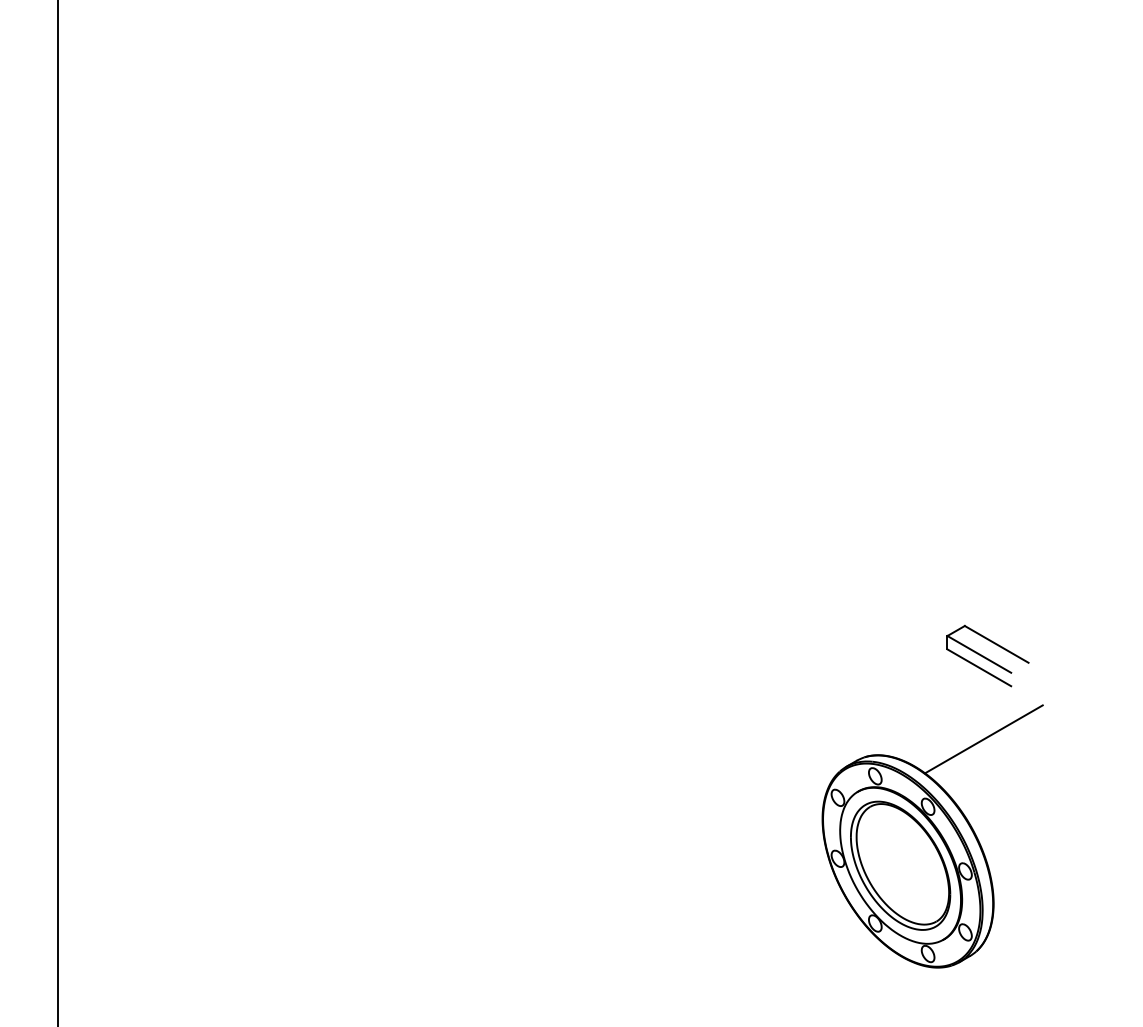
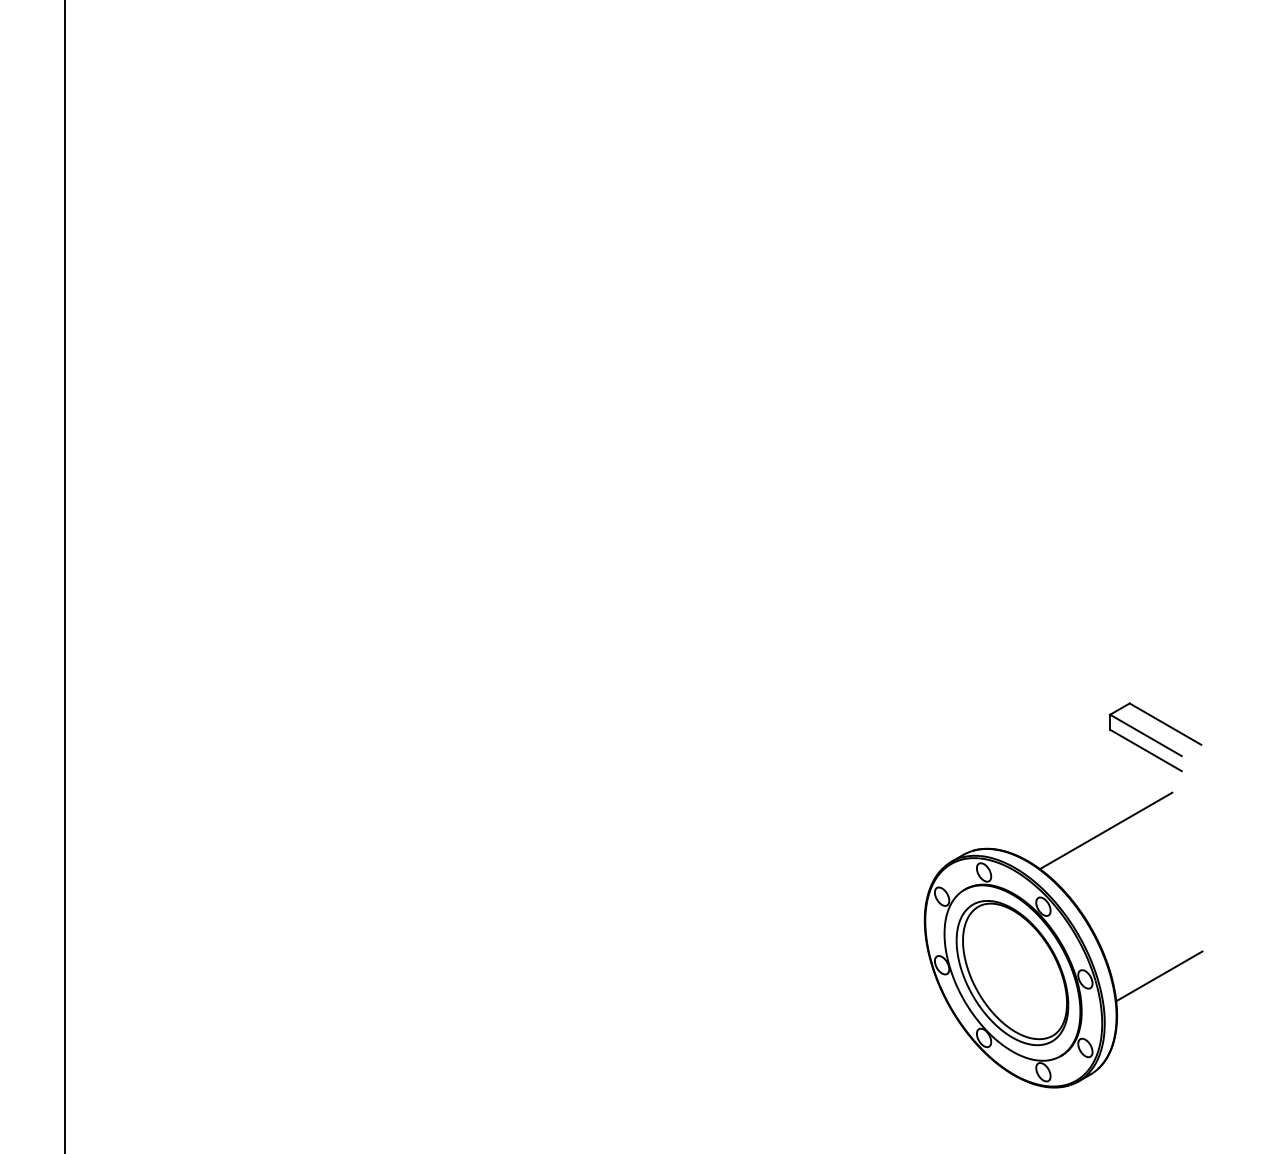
part: (987, 656) -> (1155, 737), moved
line: (1031, 868) -> (1159, 976), added

